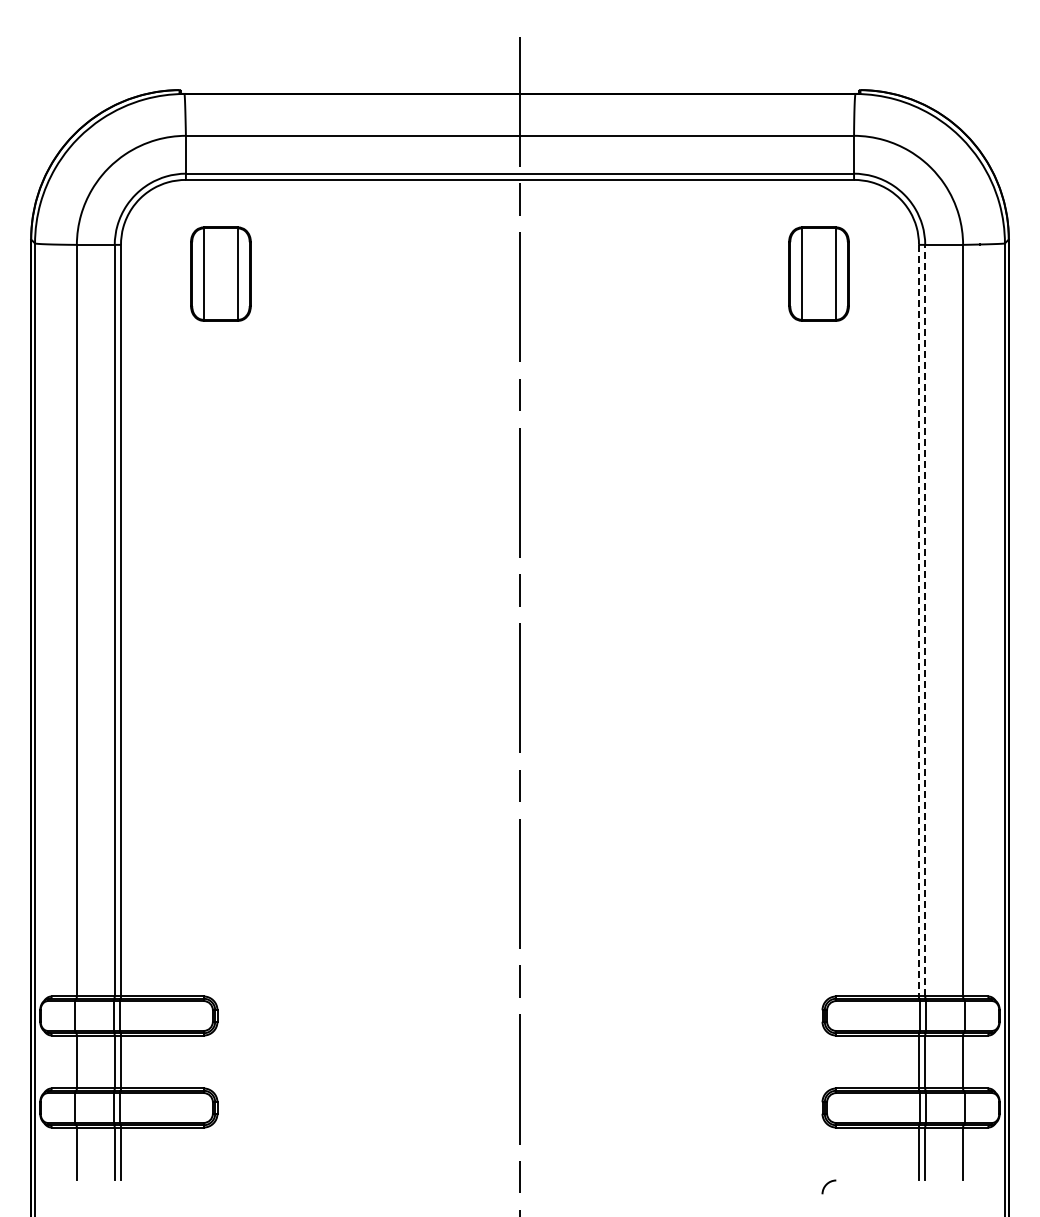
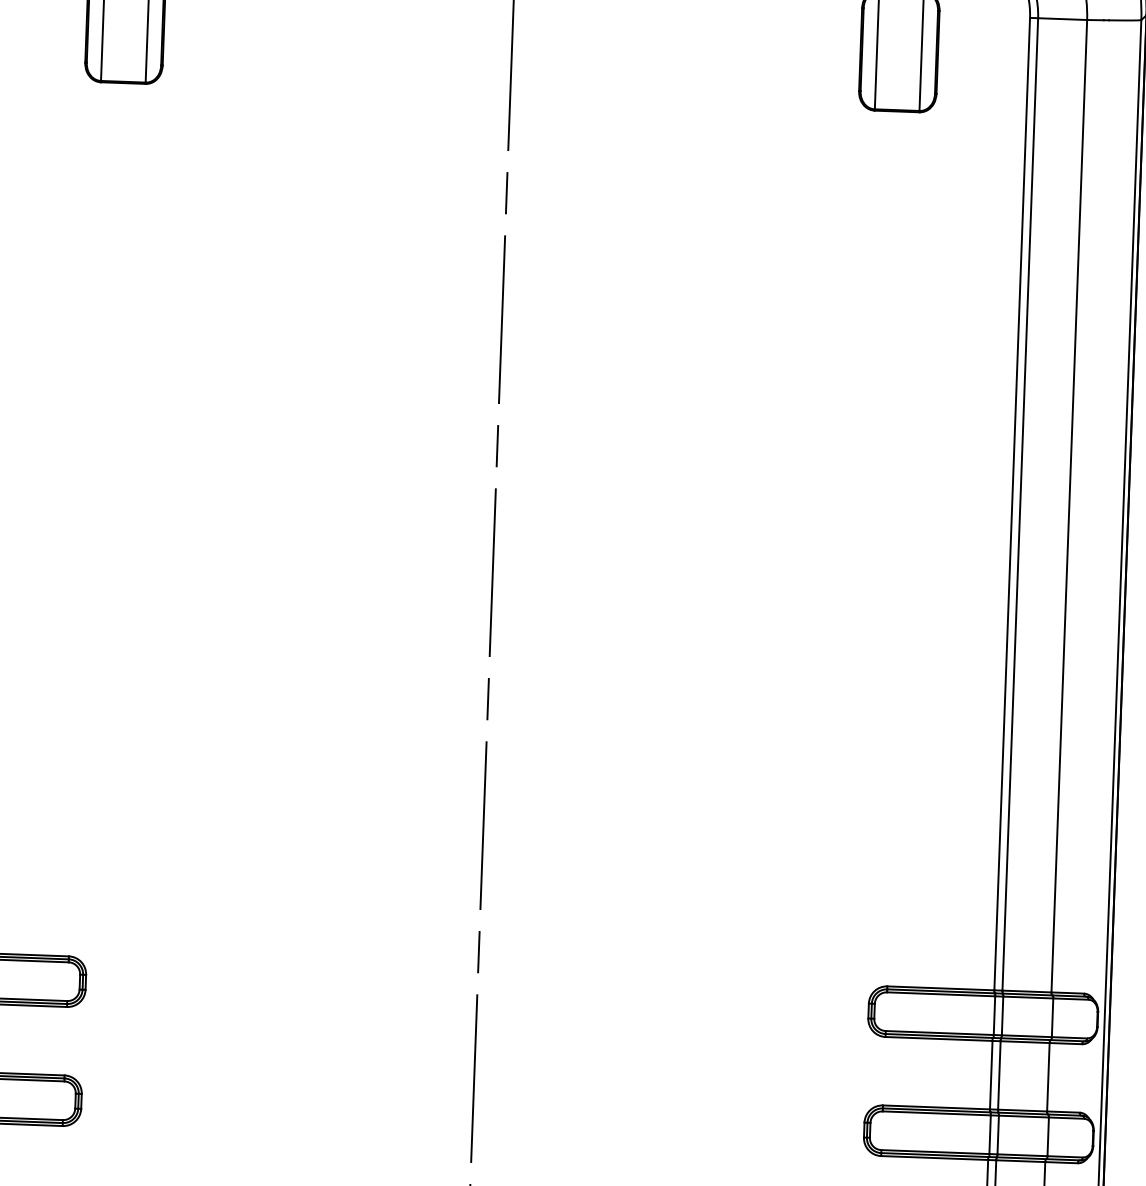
line: (918, 620) -> (1011, 503), dashed -> solid
line: (925, 620) -> (1020, 504), dashed -> solid

